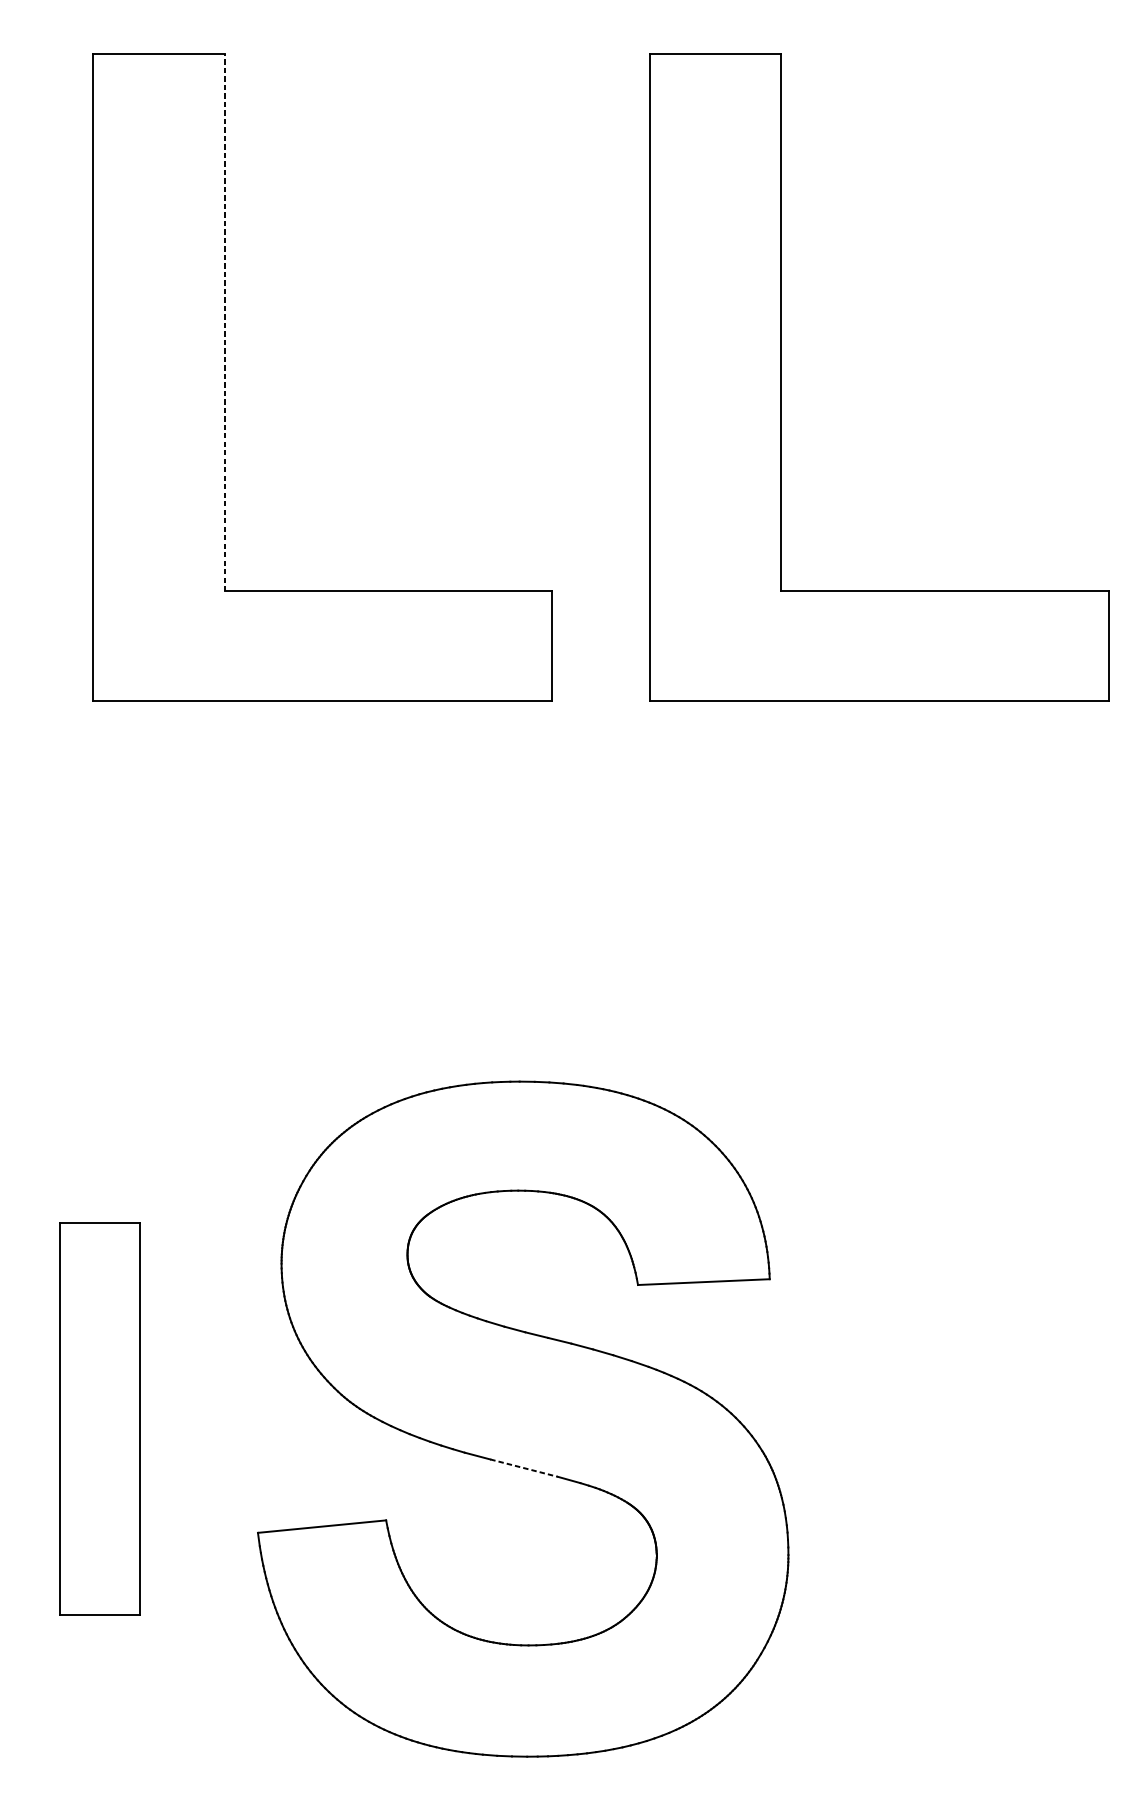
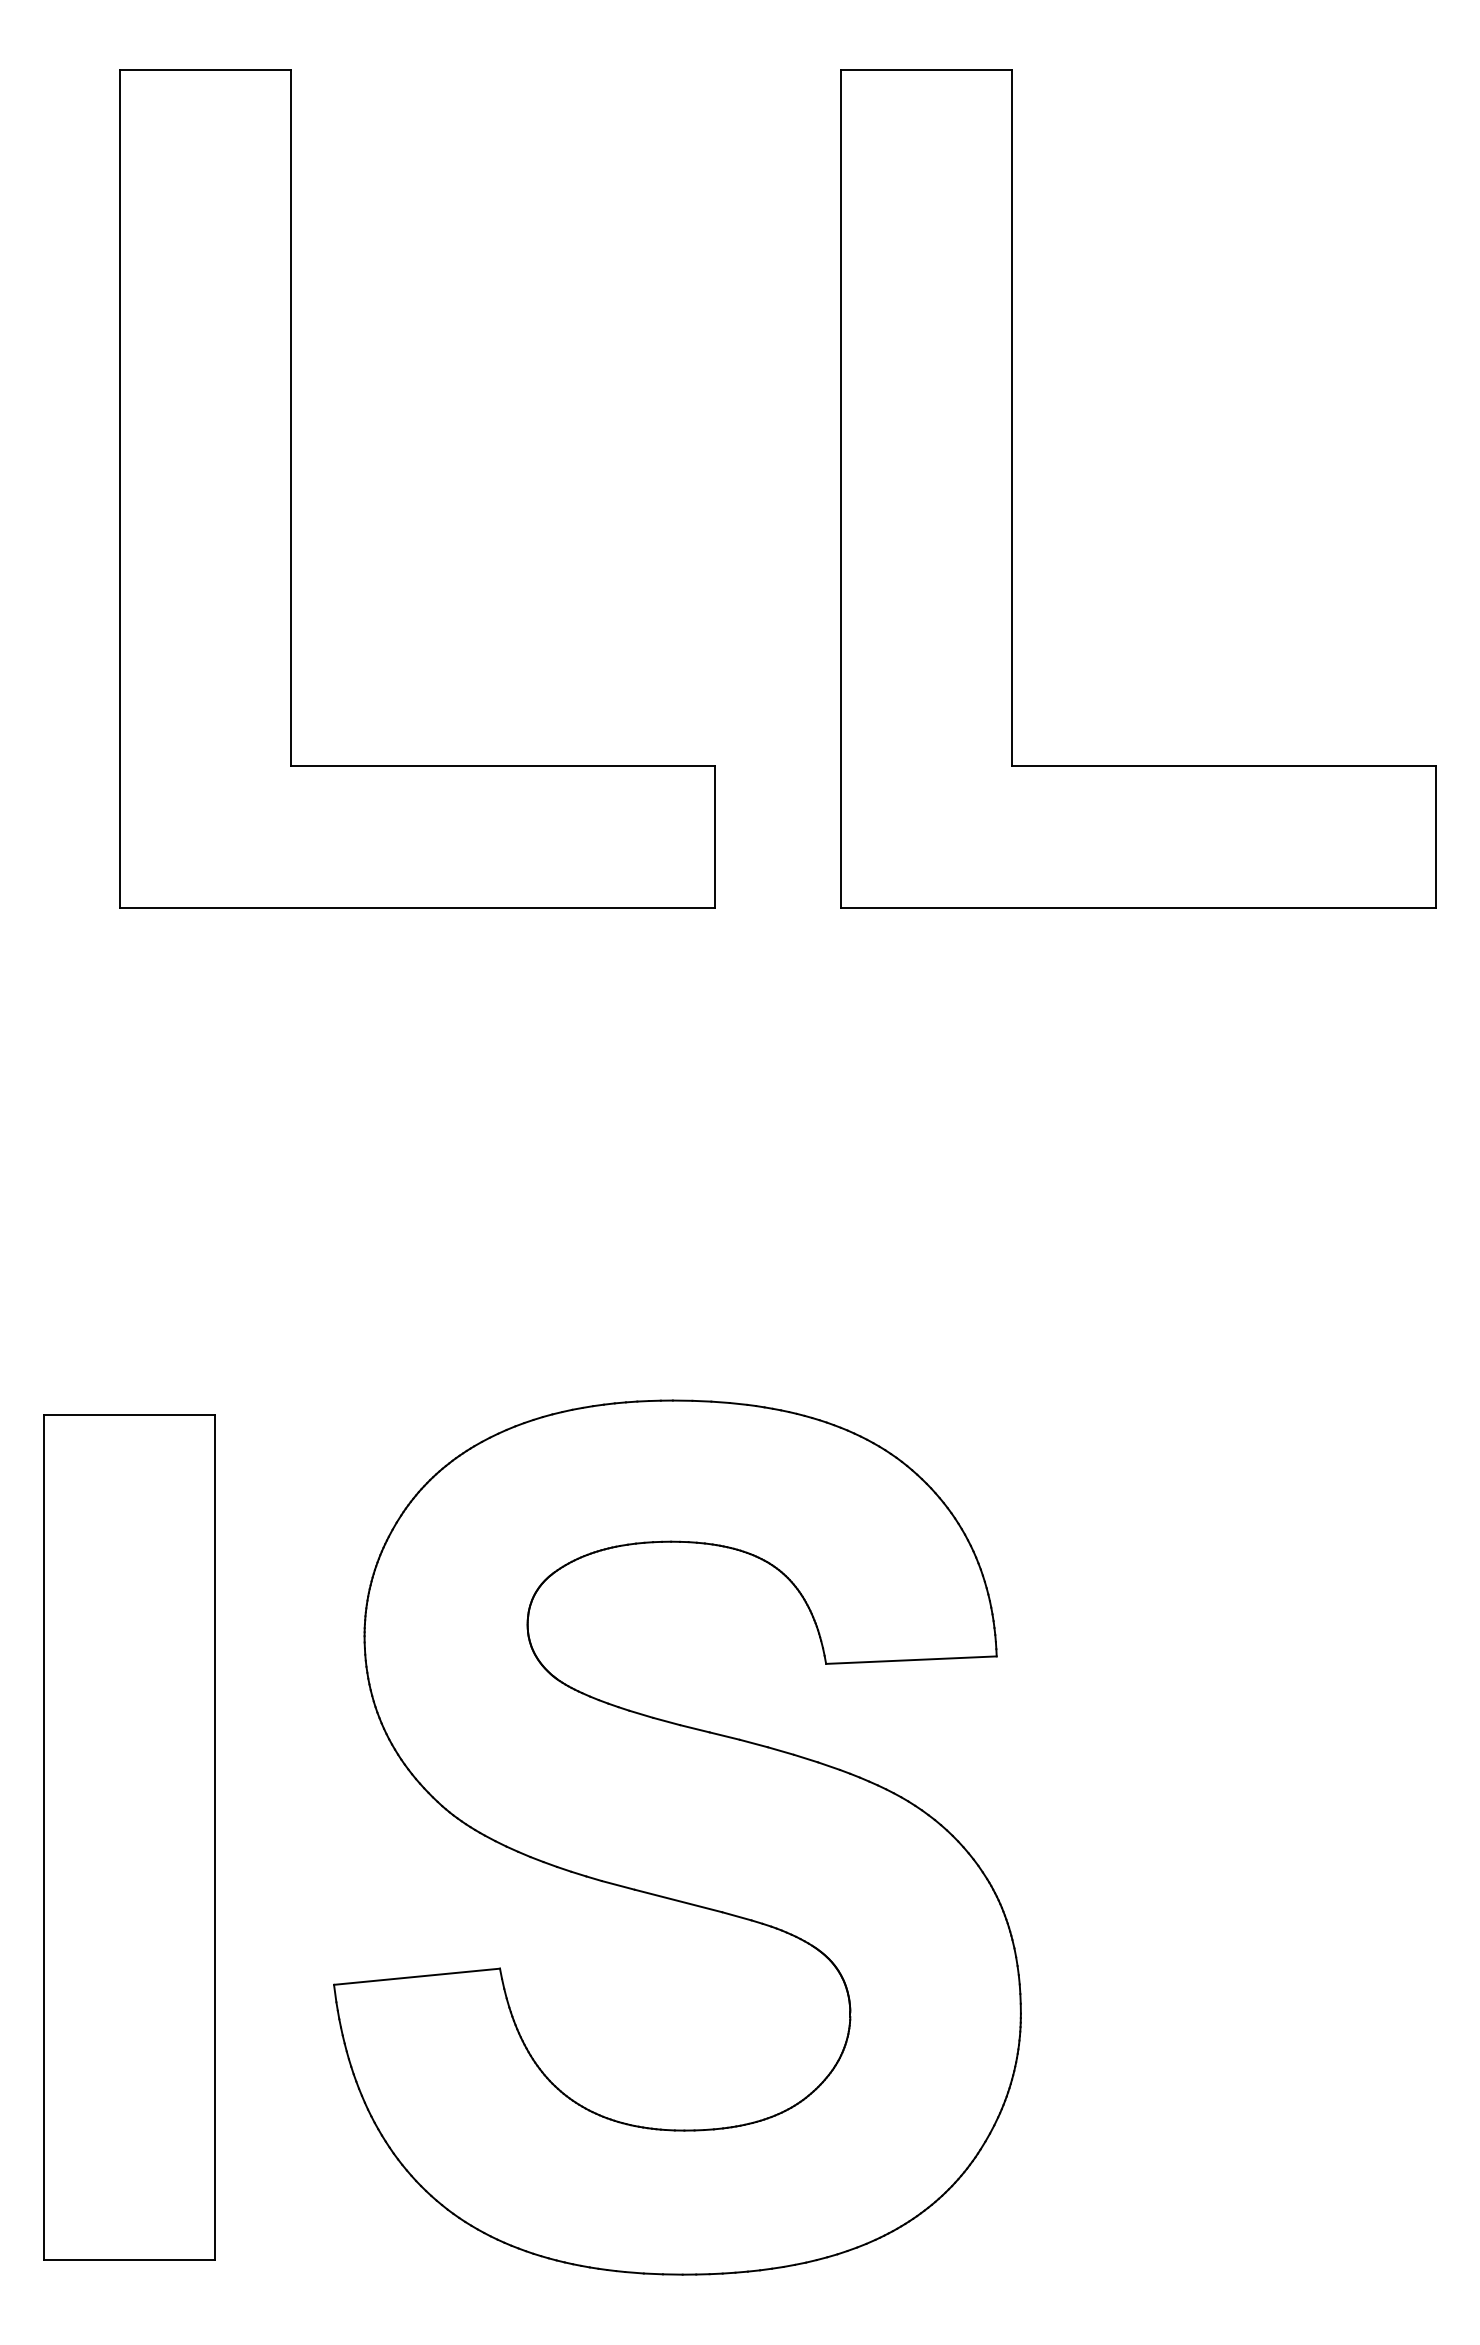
line: (224, 323) -> (290, 418), dashed -> solid
part: (100, 1419) -> (129, 1837), size x1.67
line: (524, 1468) -> (679, 1901), dashed -> solid

